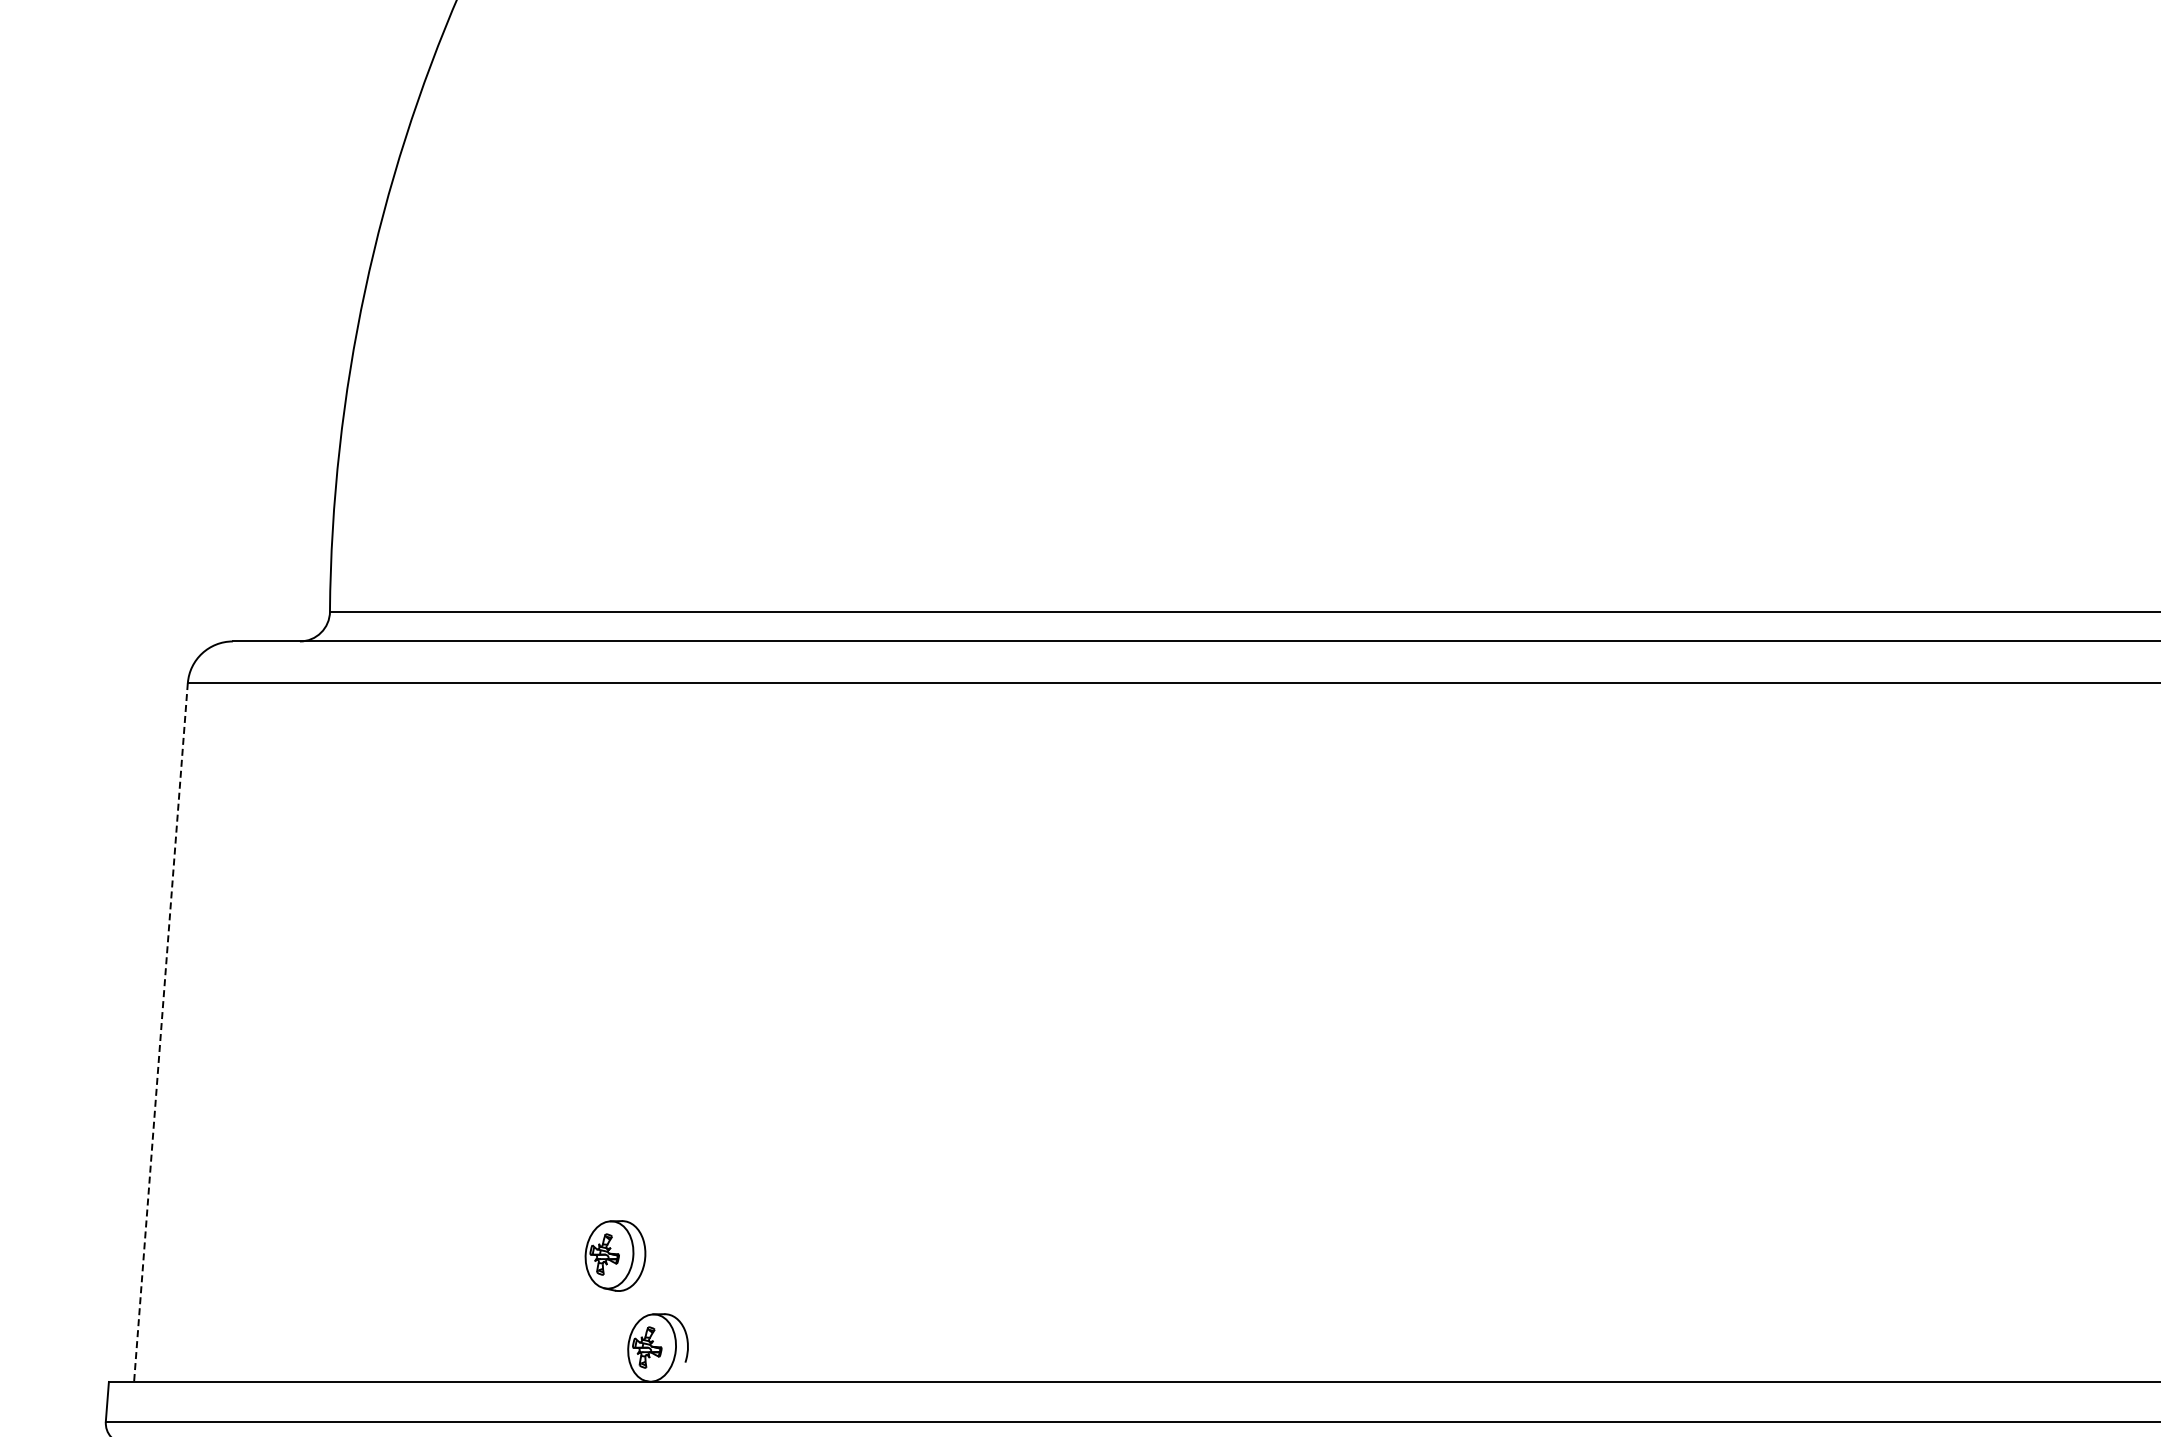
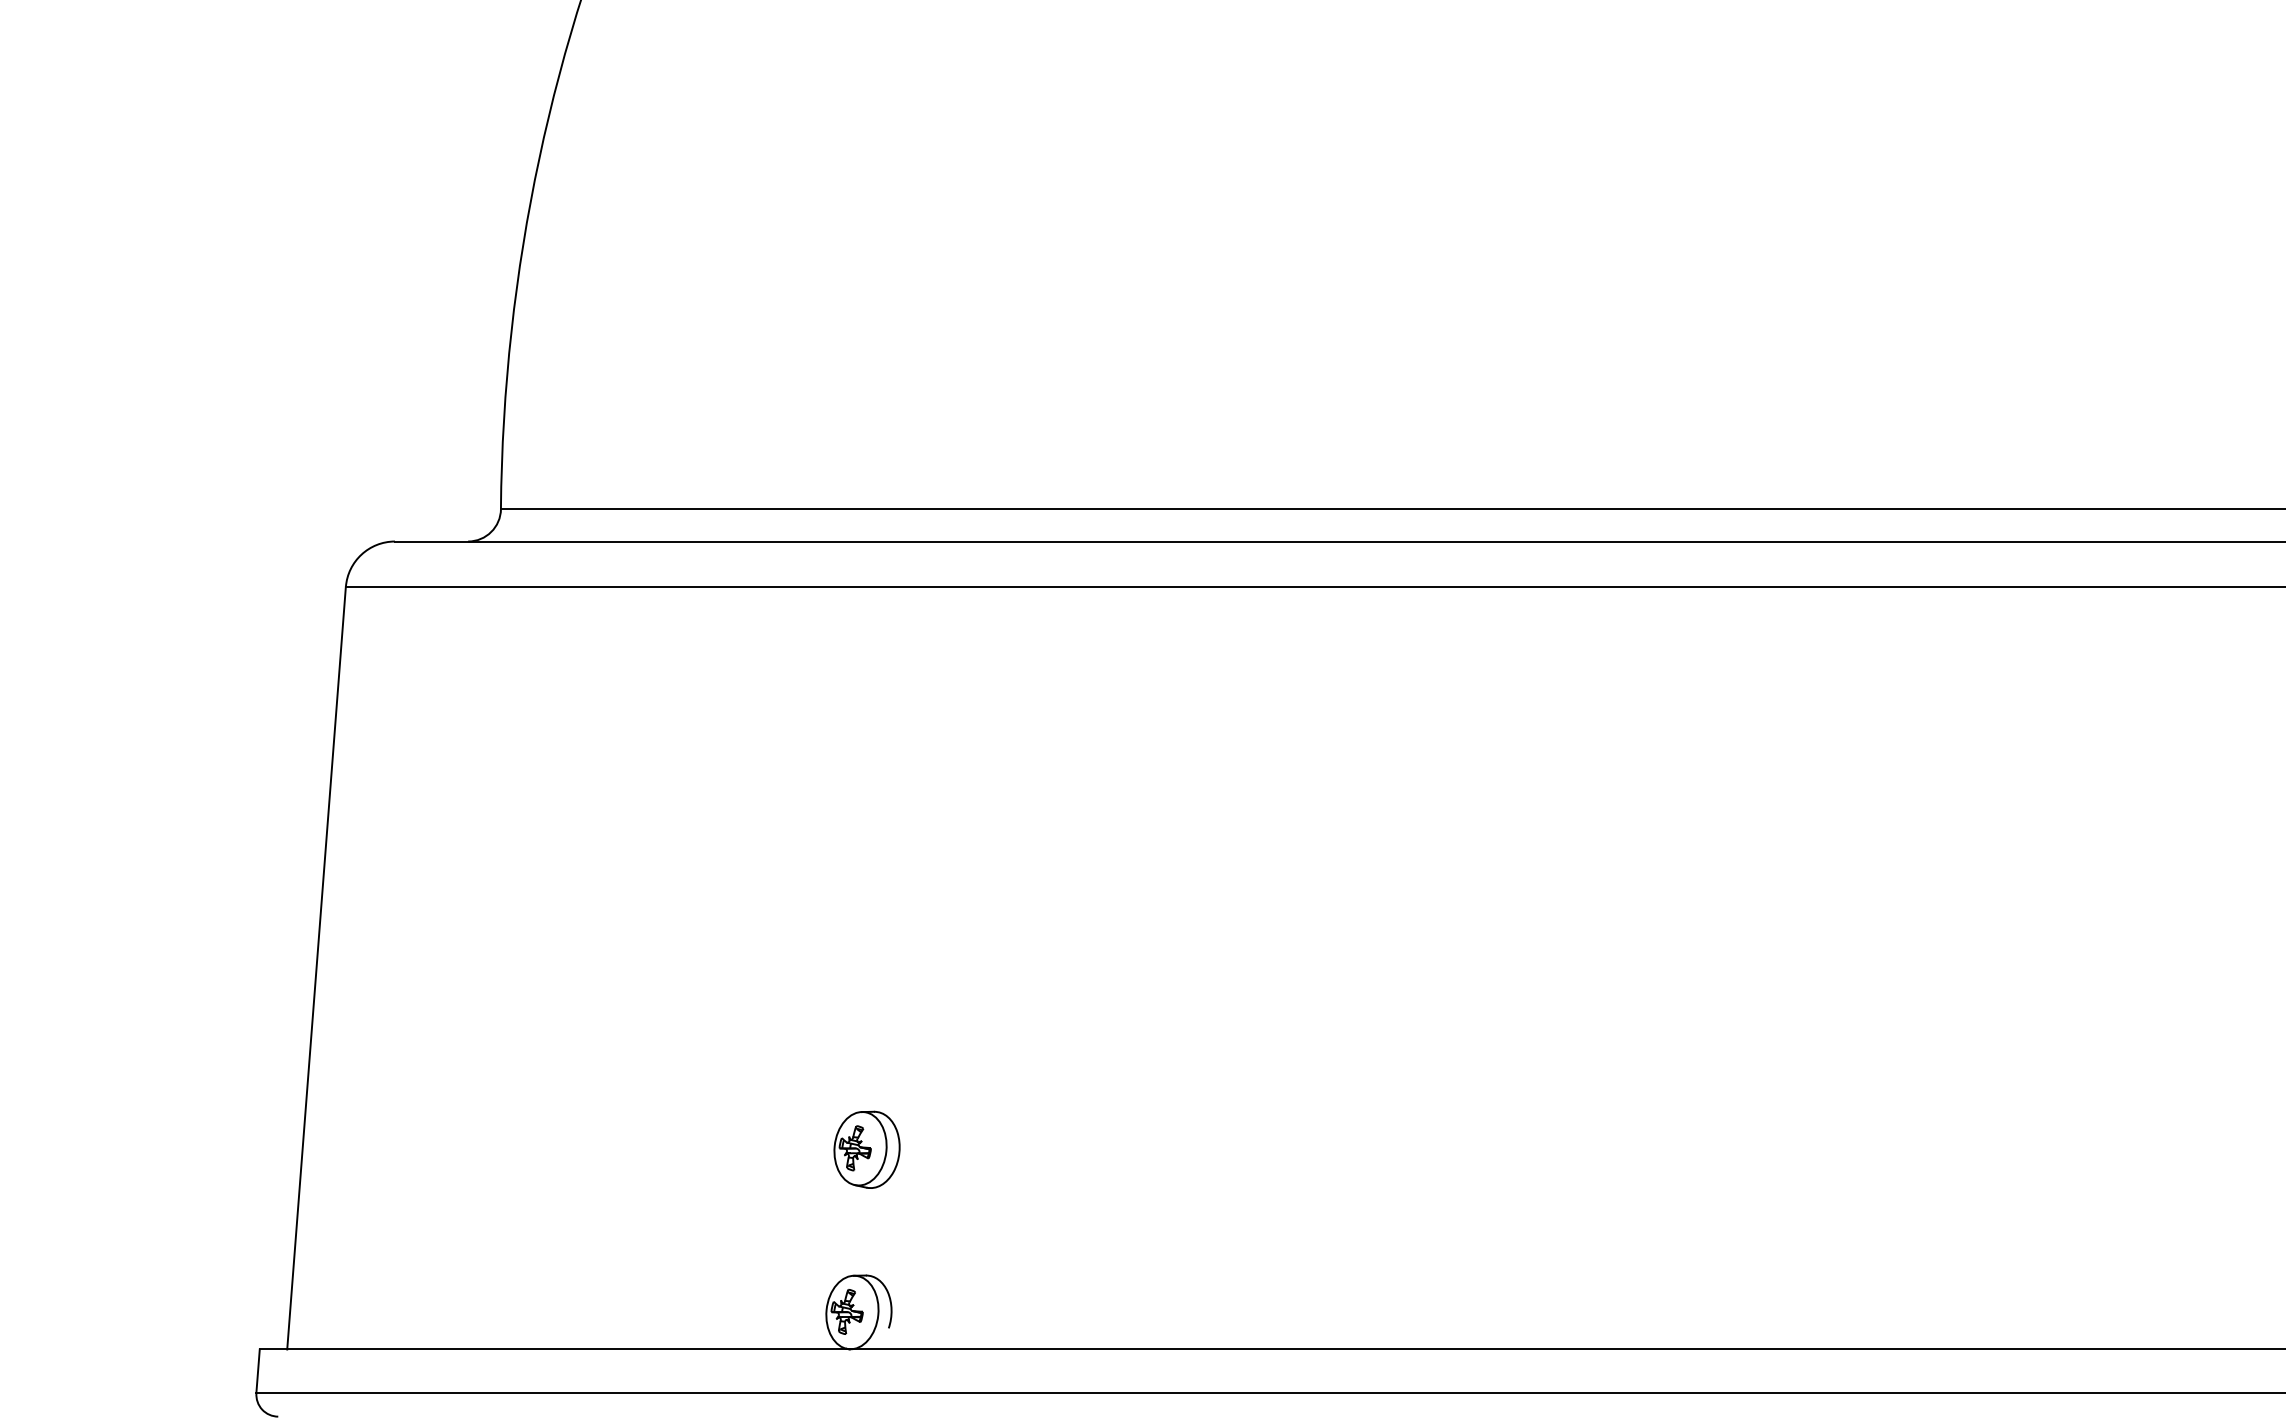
line: (160, 1033) -> (316, 969), dashed -> solid
part: (615, 1255) -> (867, 1149), moved

